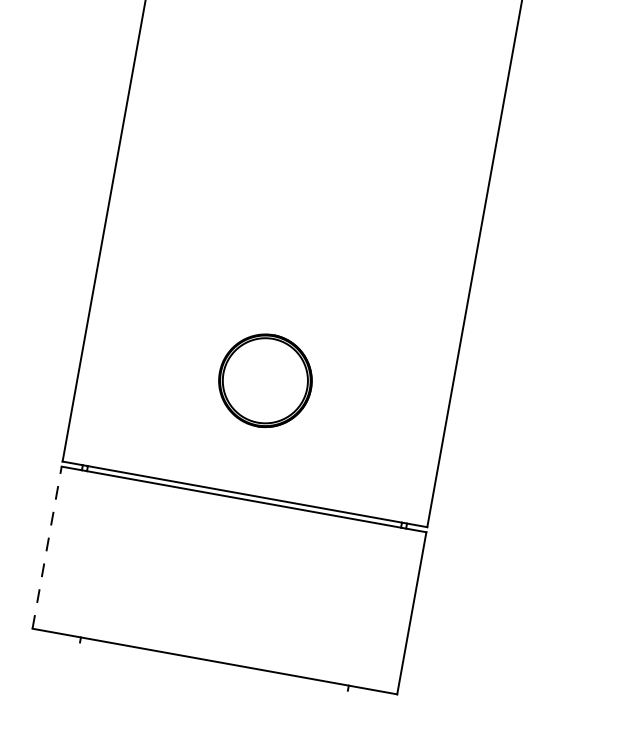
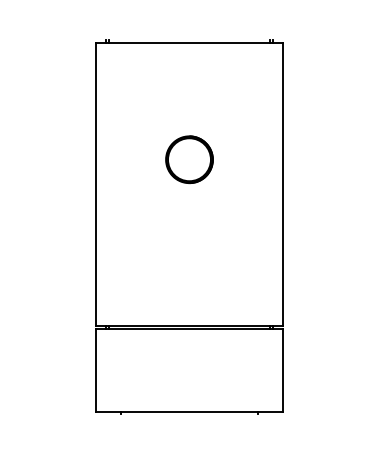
part: (265, 380) -> (189, 159), moved
line: (46, 548) -> (95, 370), dashed -> solid

